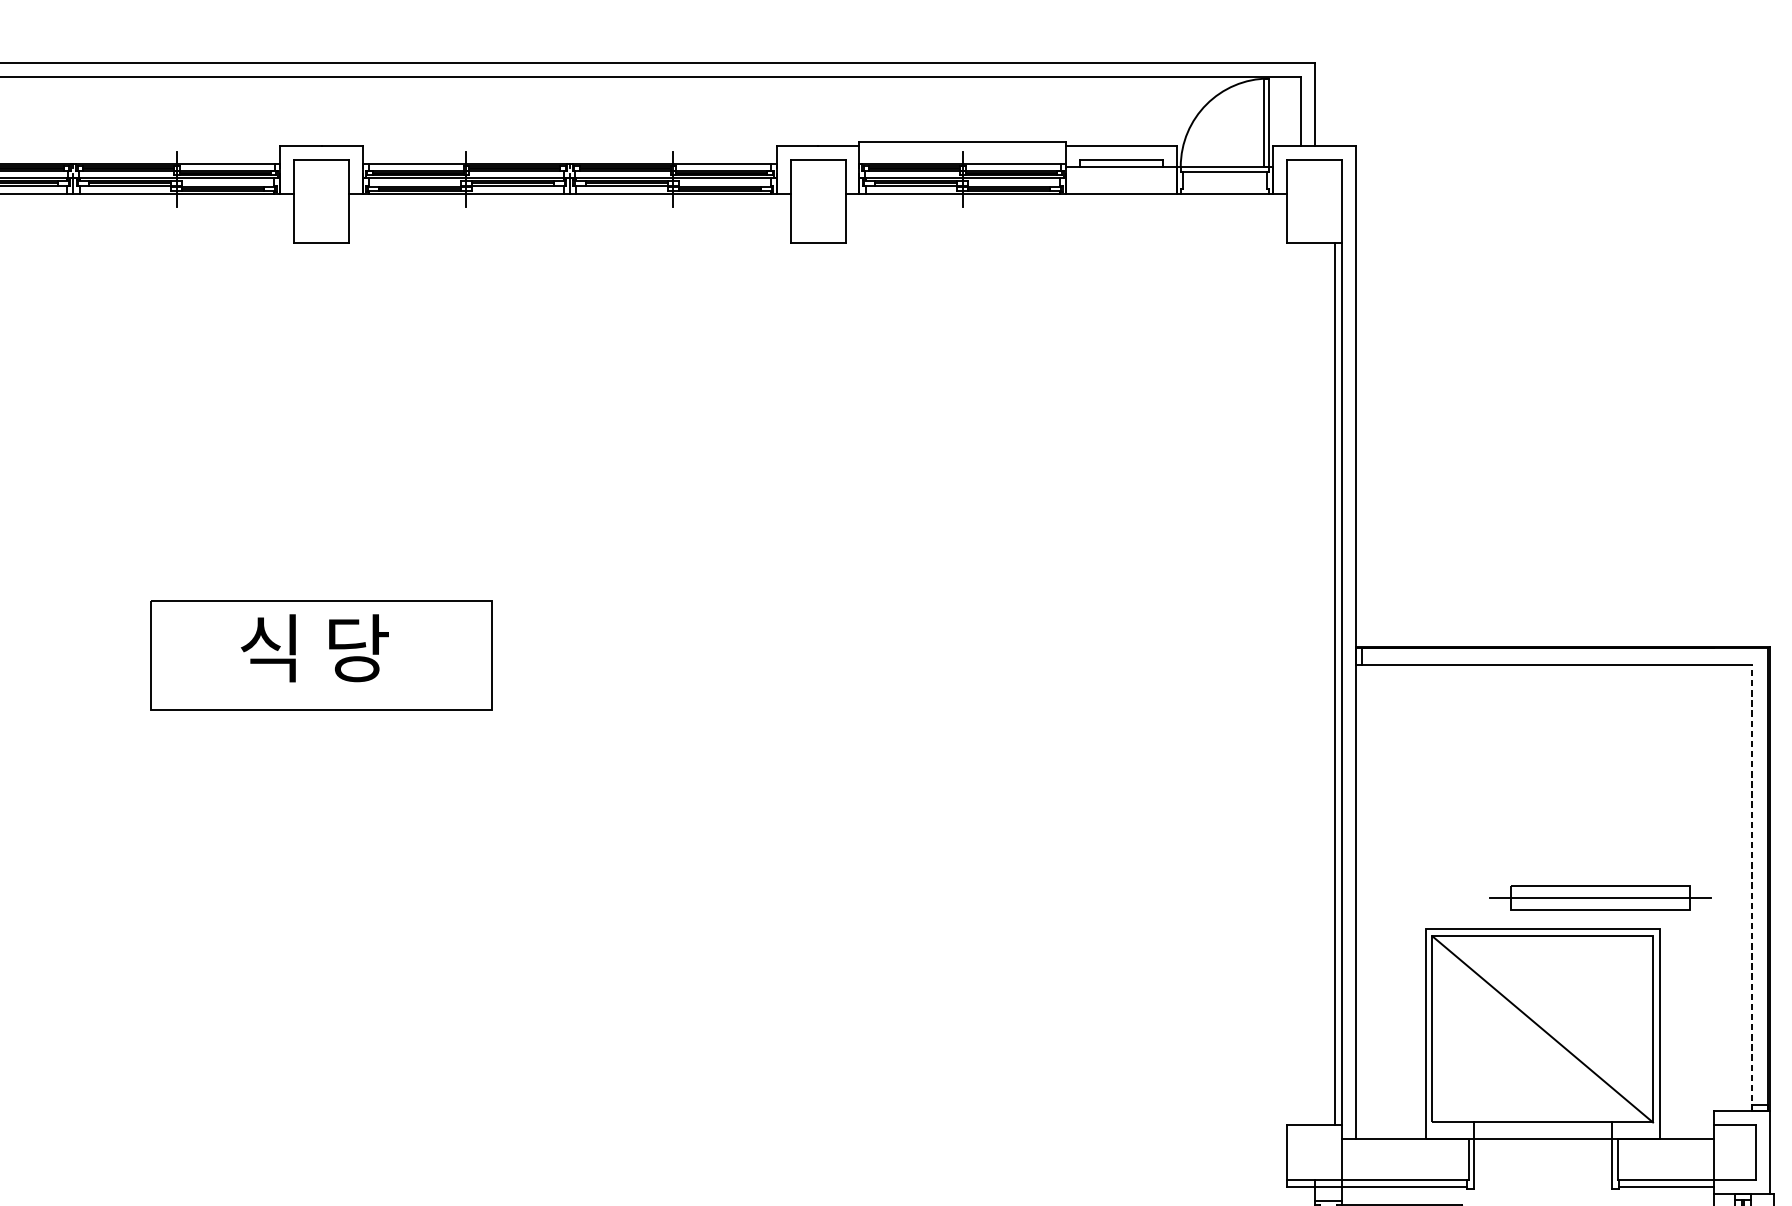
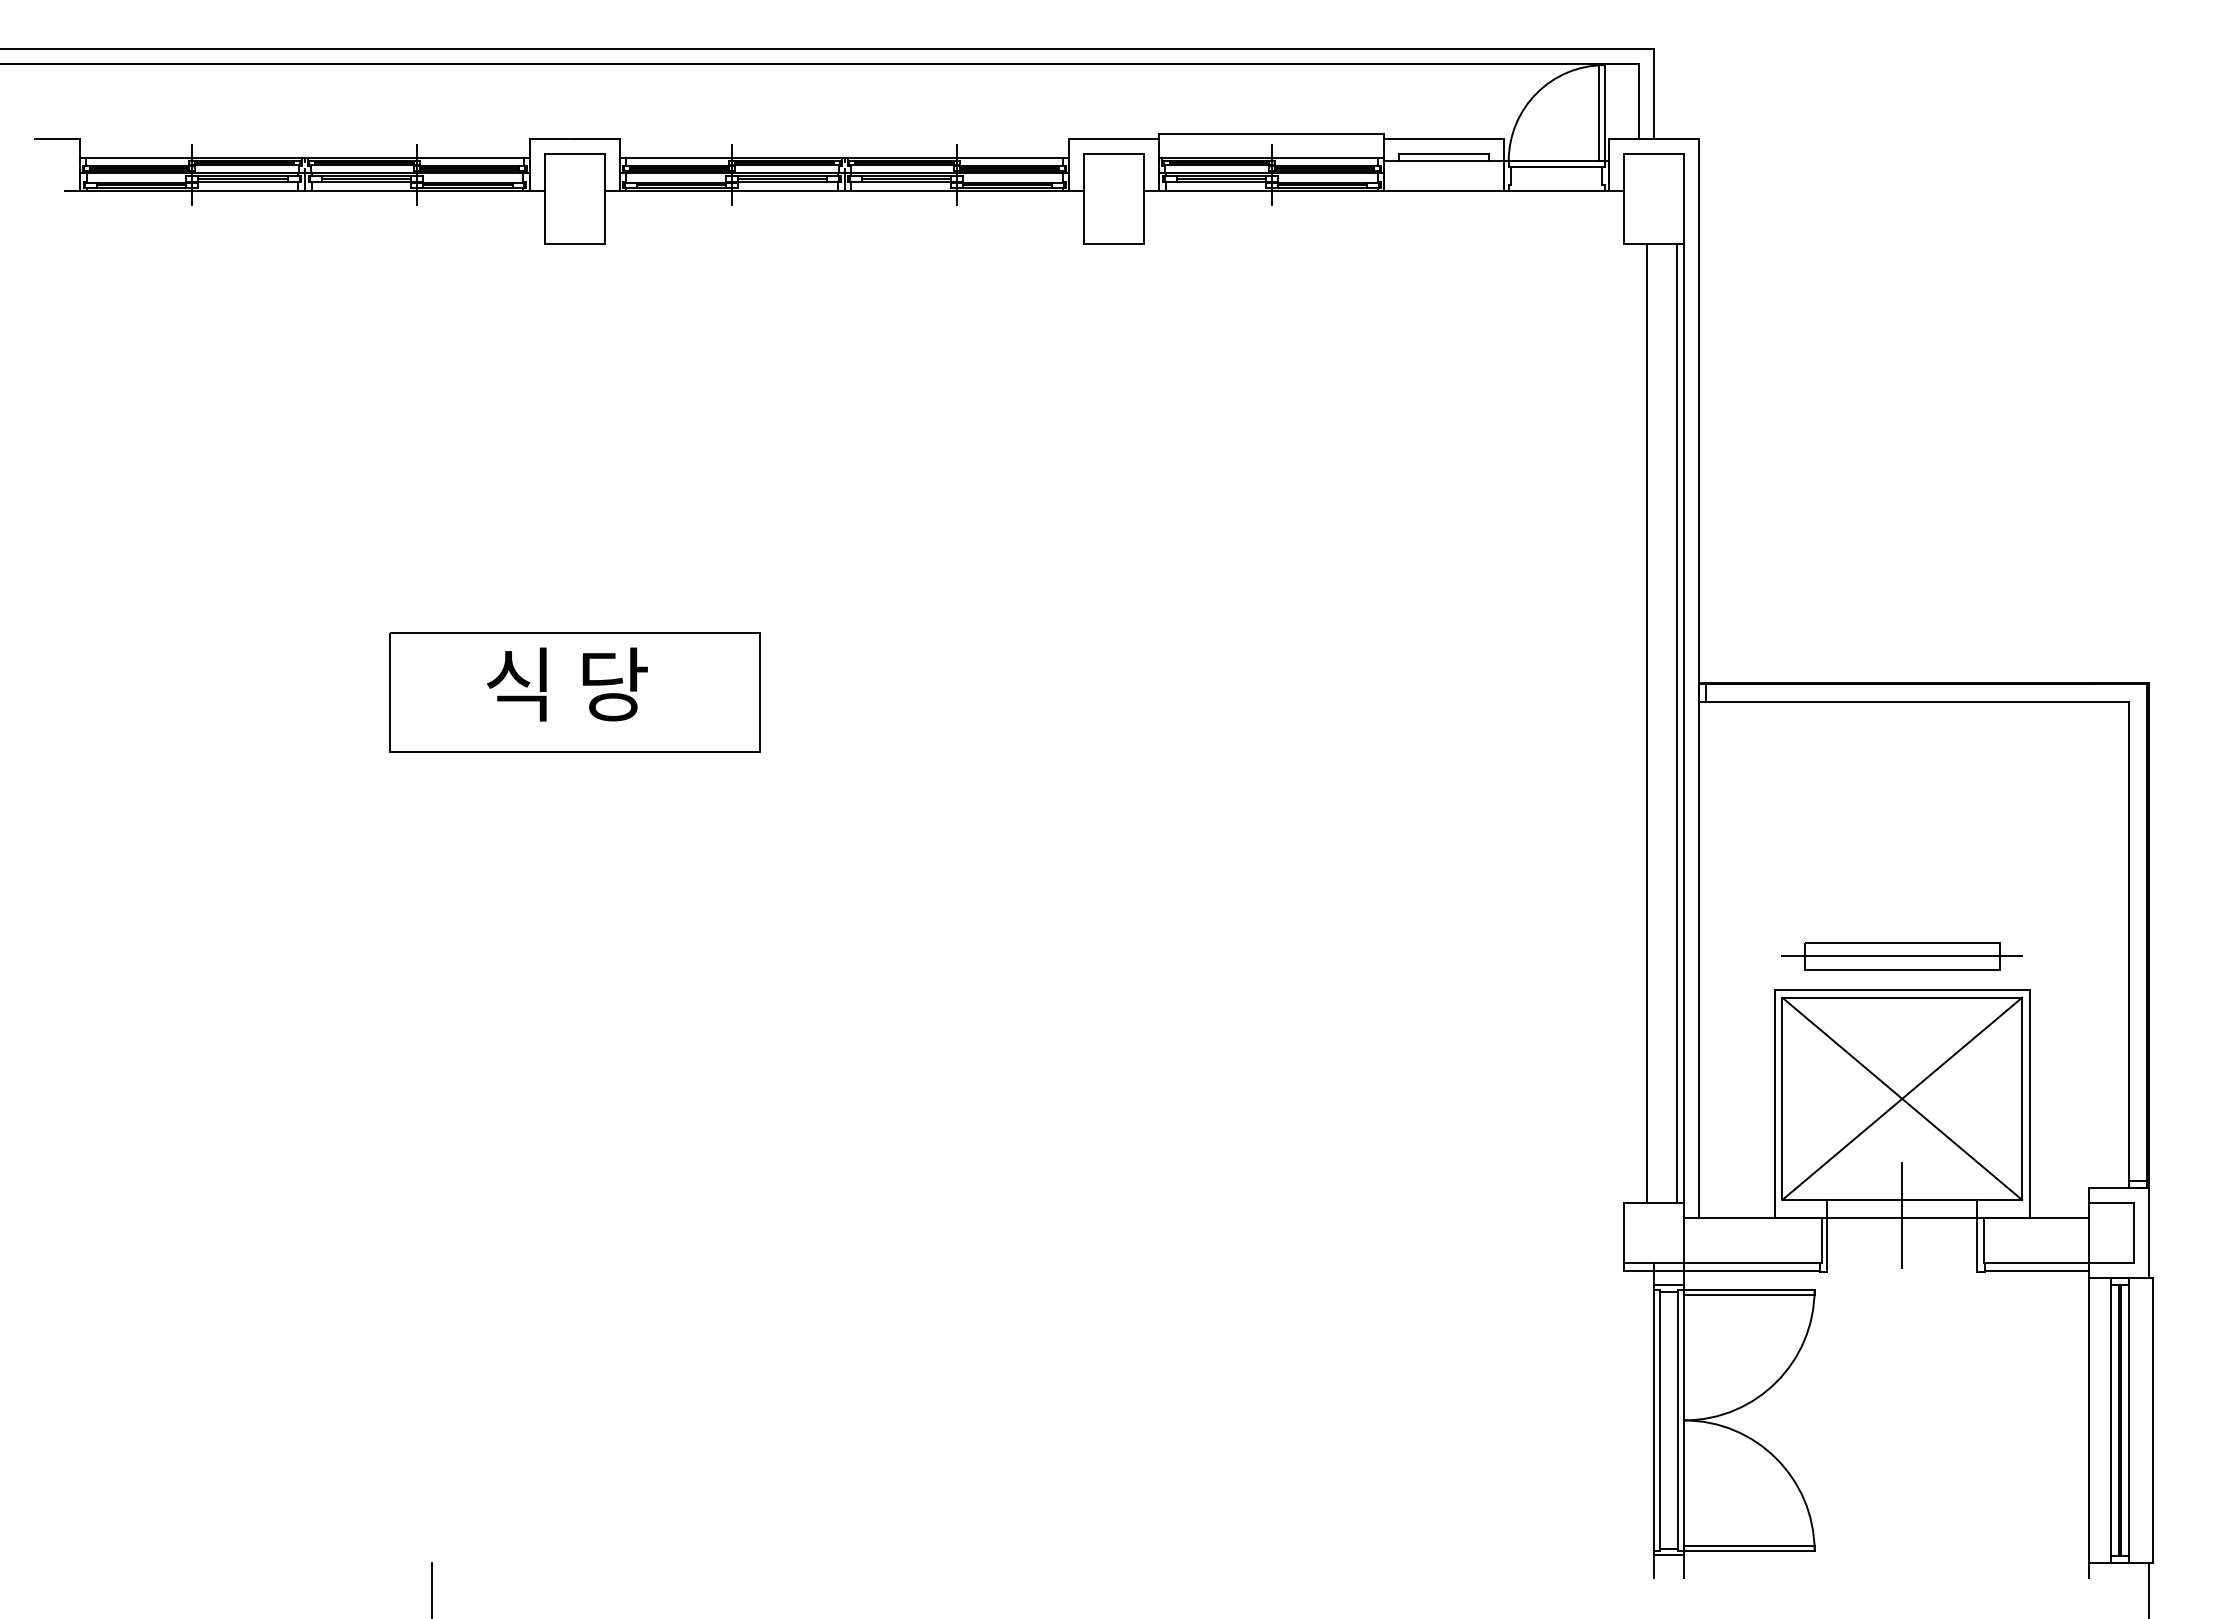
line: (1307, 684) -> (1646, 723), added
line: (1751, 888) -> (2129, 945), dashed -> solid
part: (1599, 898) -> (1901, 956), moved
line: (1542, 1029) -> (1902, 1098), added
line: (1542, 1135) -> (1902, 1214), added

